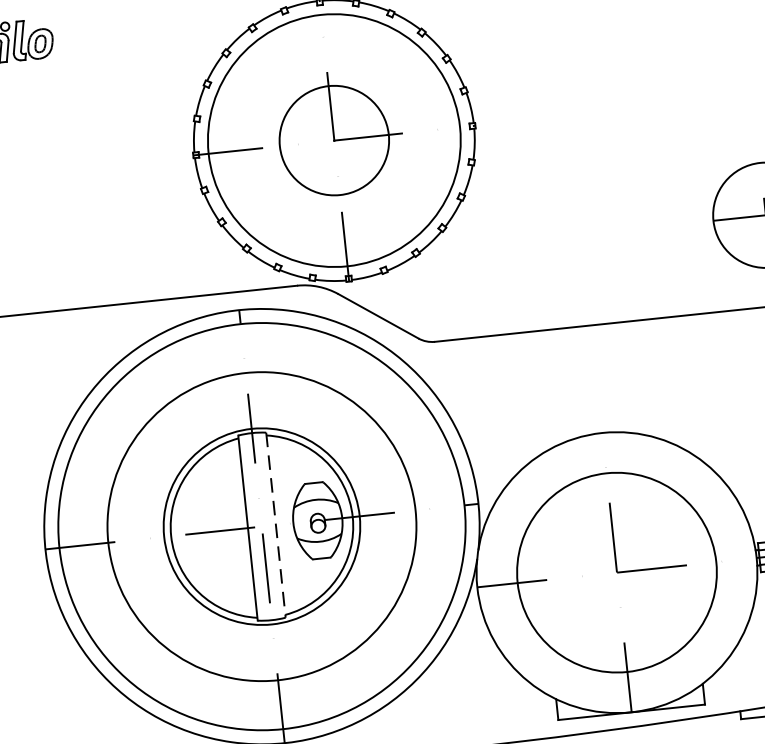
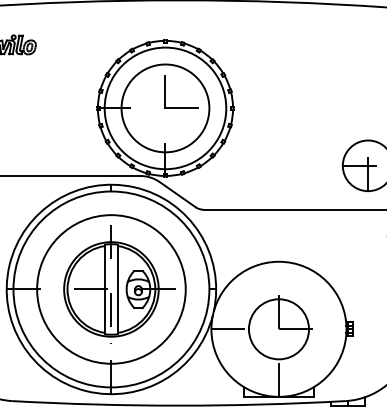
circle: (334, 140) -> (165, 108), size x1.67
line: (276, 525) -> (118, 289), dashed -> solid
circle: (616, 573) -> (278, 329), size x0.62

